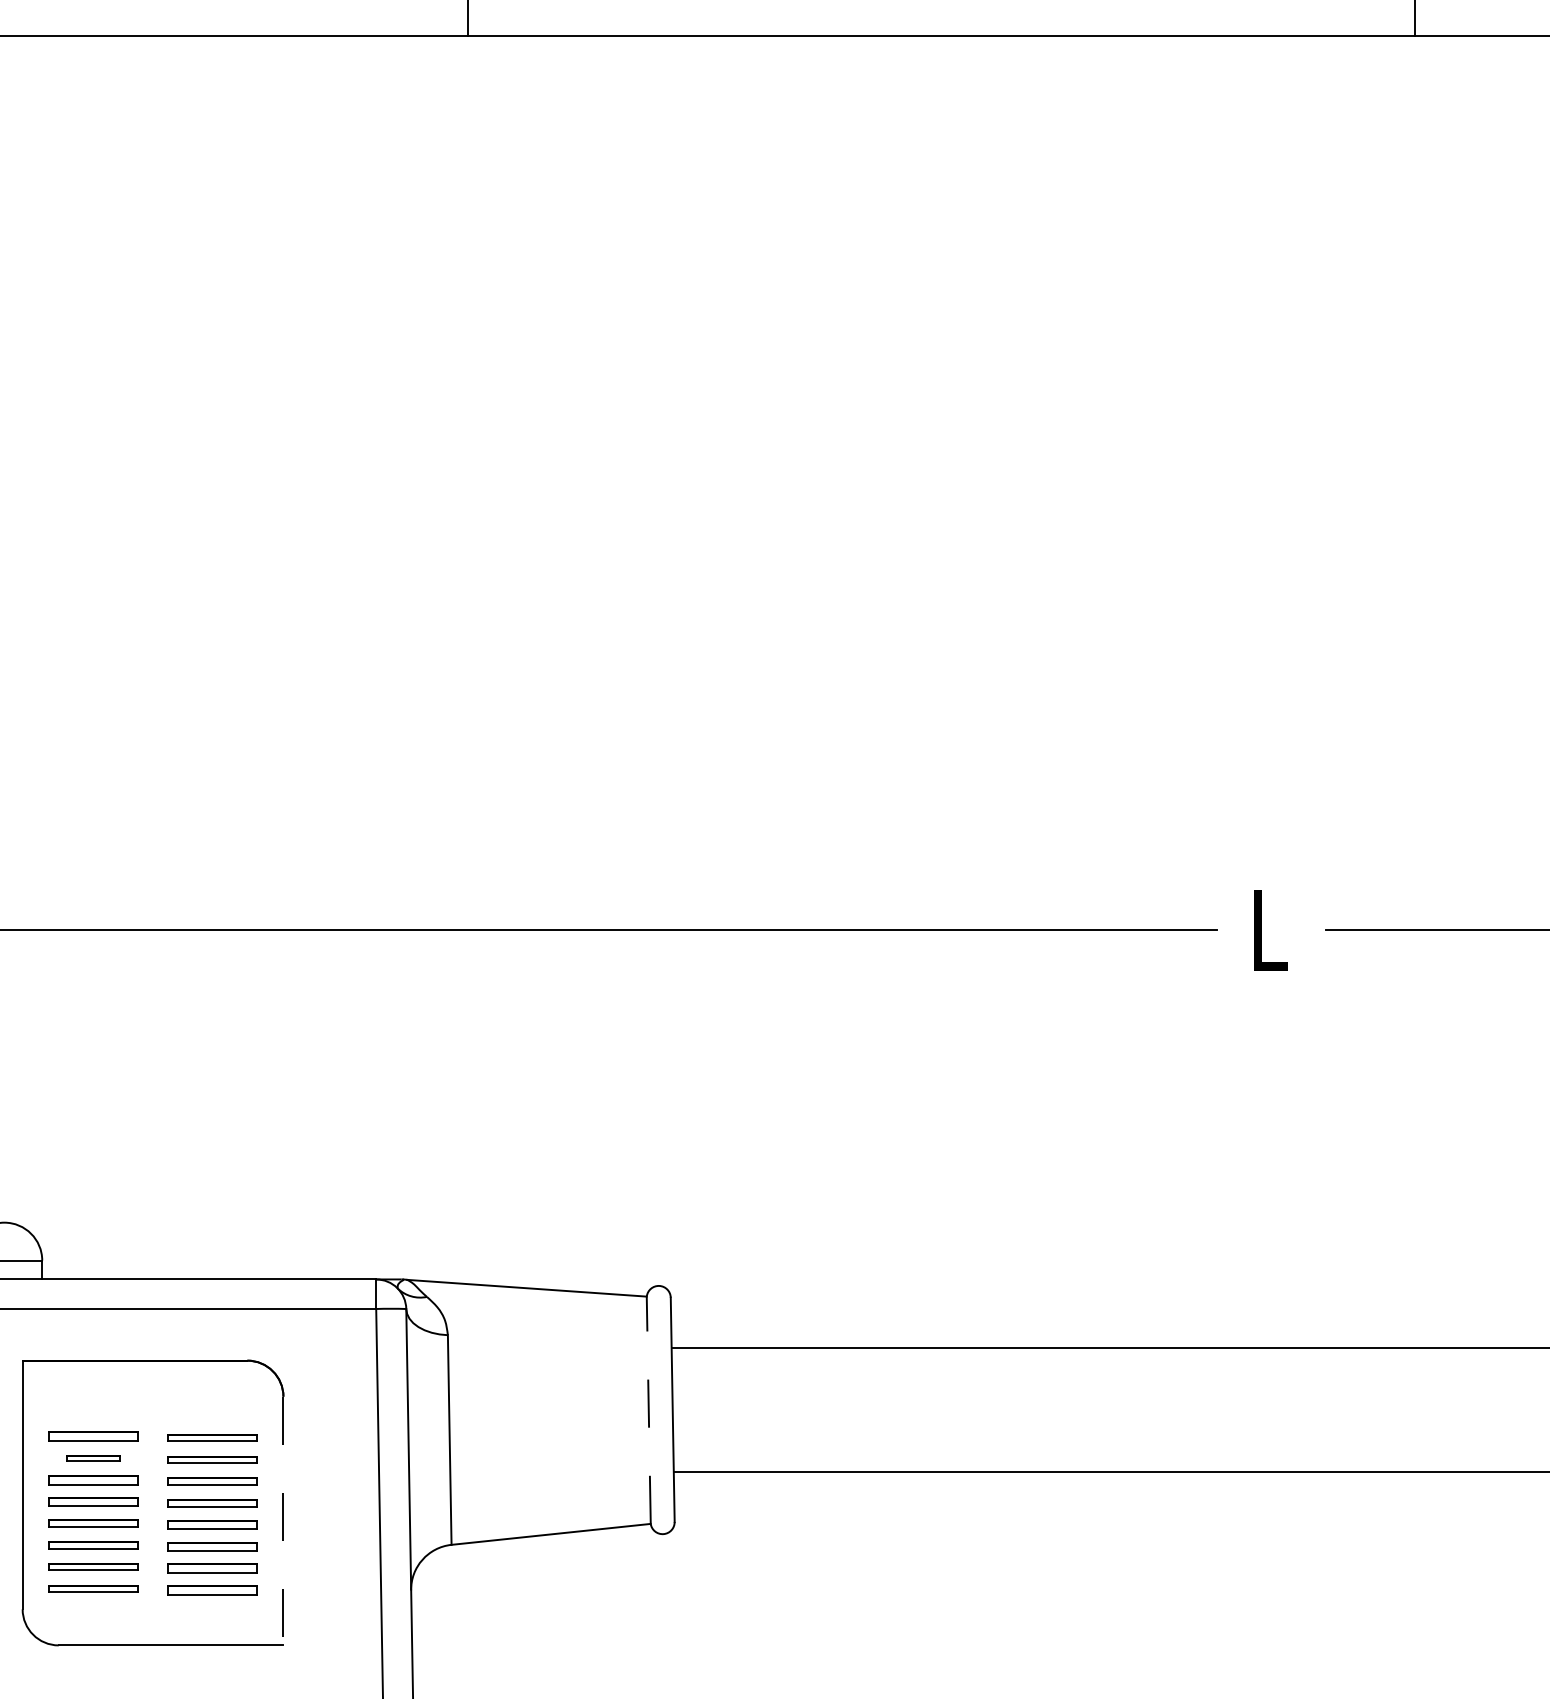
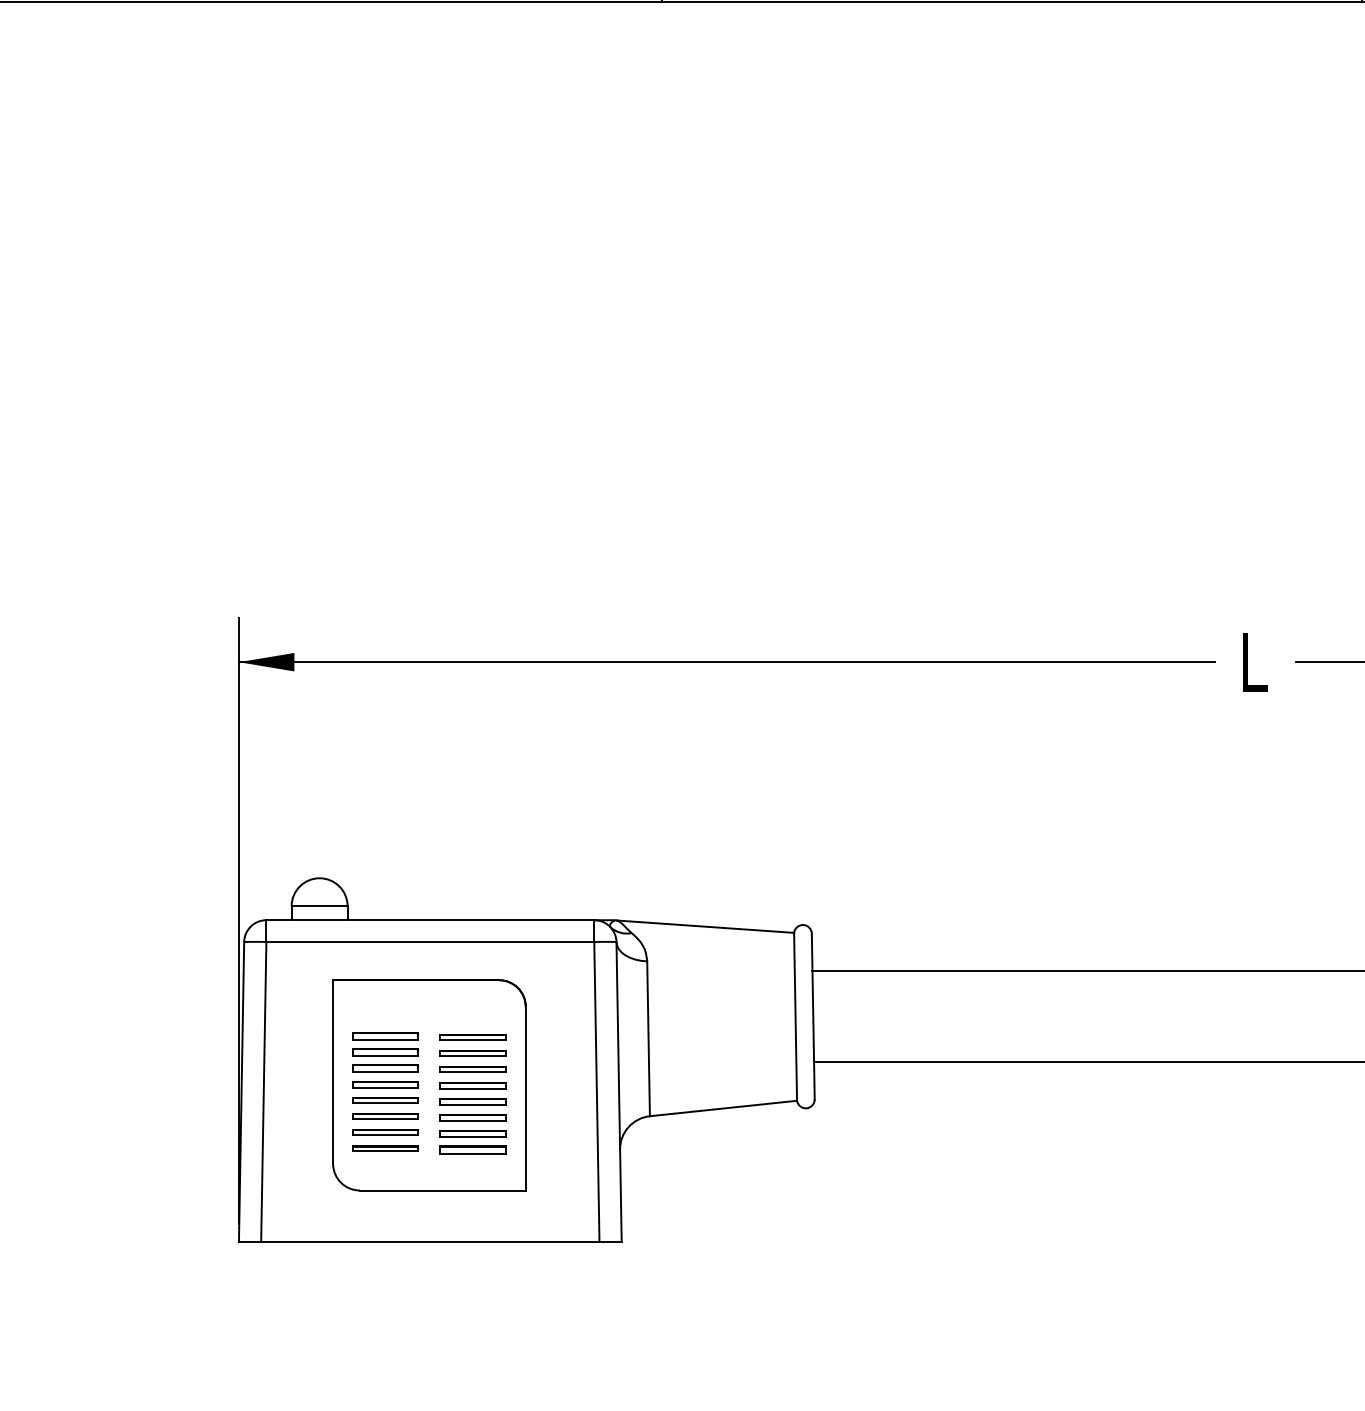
line: (648, 1409) -> (795, 1016), dashed -> solid
part: (93, 1458) -> (385, 1052), size x1.67
line: (283, 1520) -> (525, 1098), dashed -> solid

